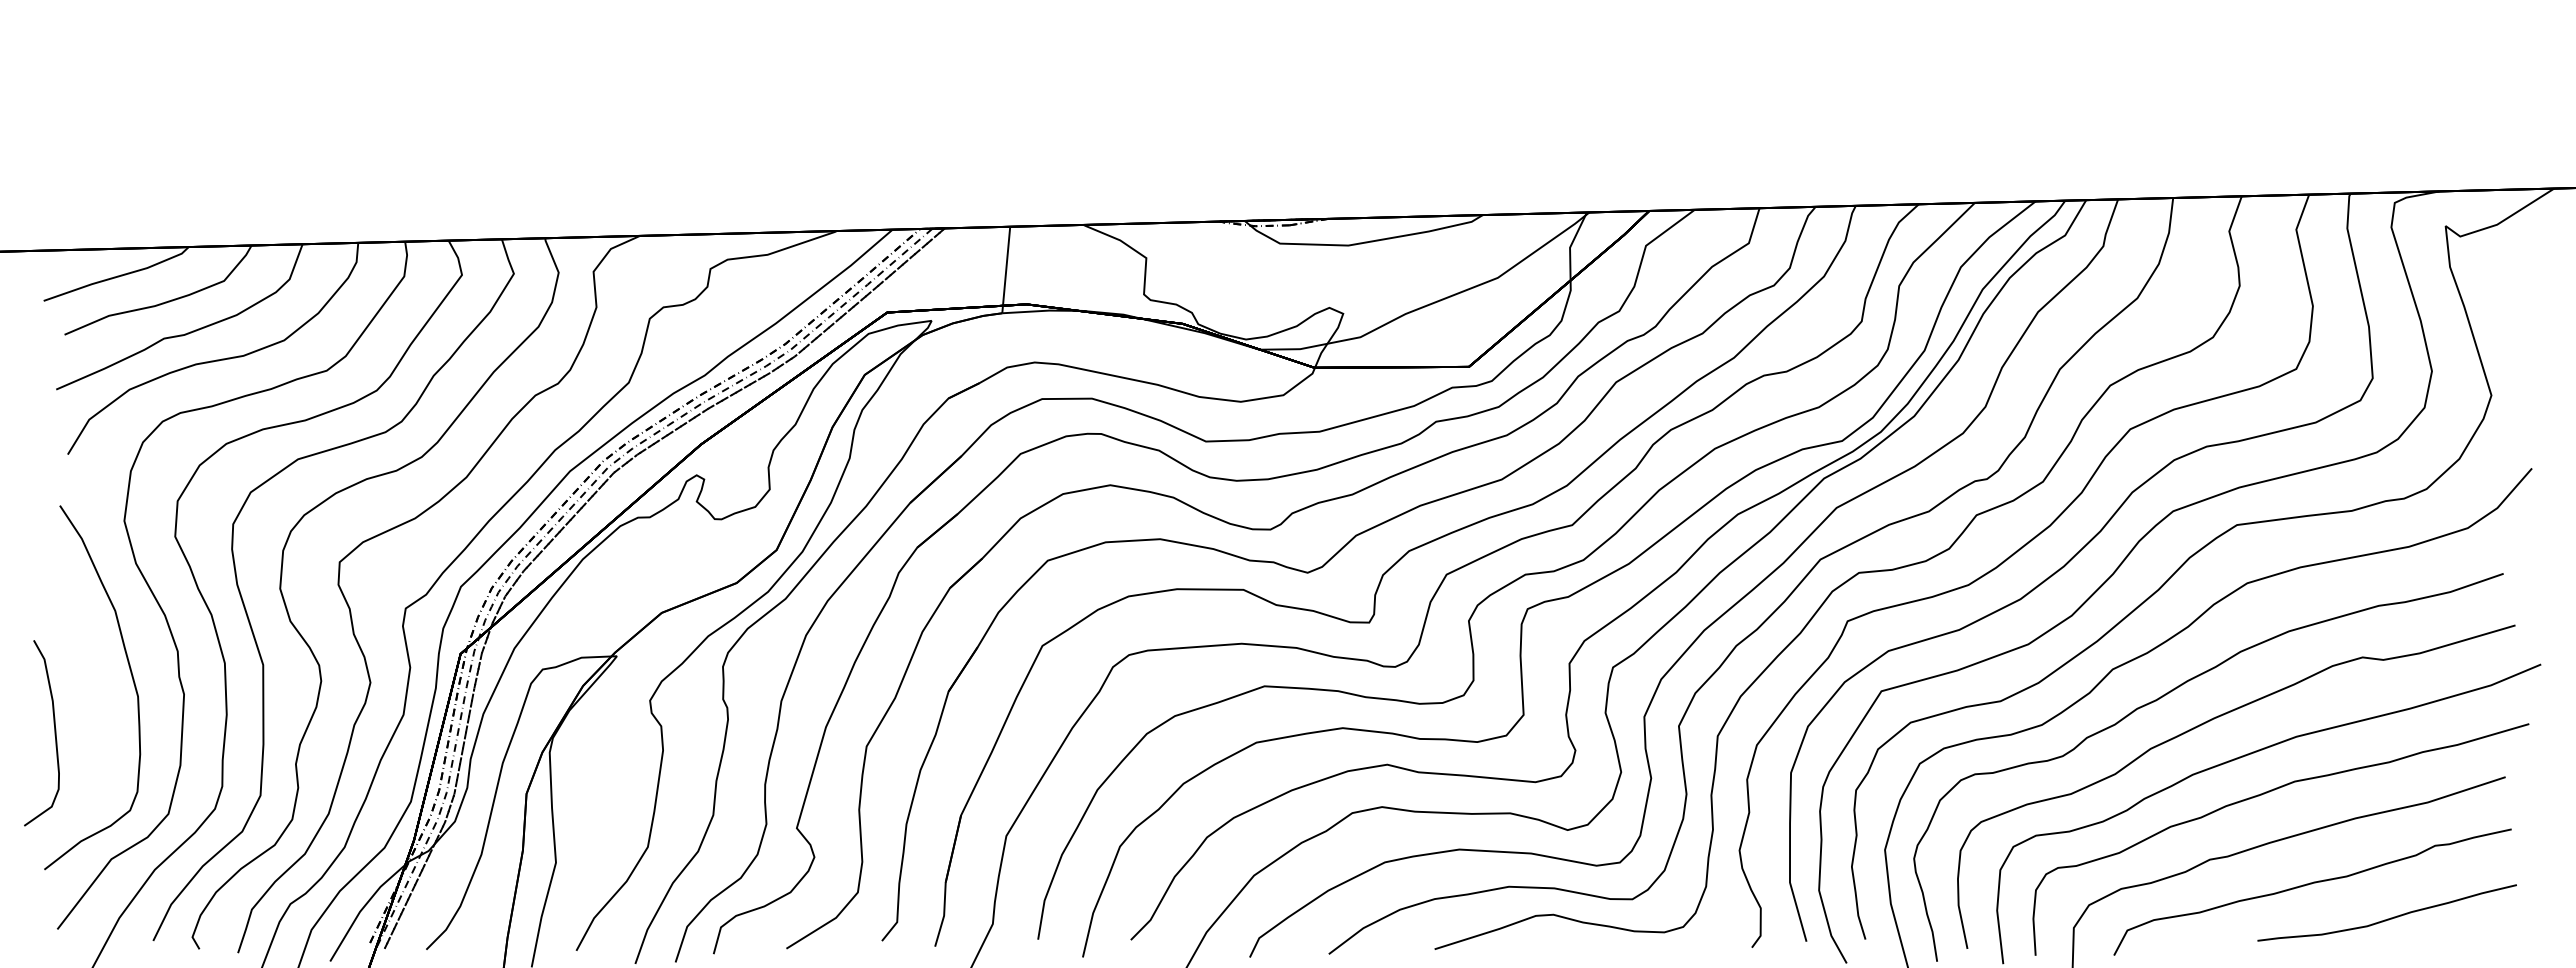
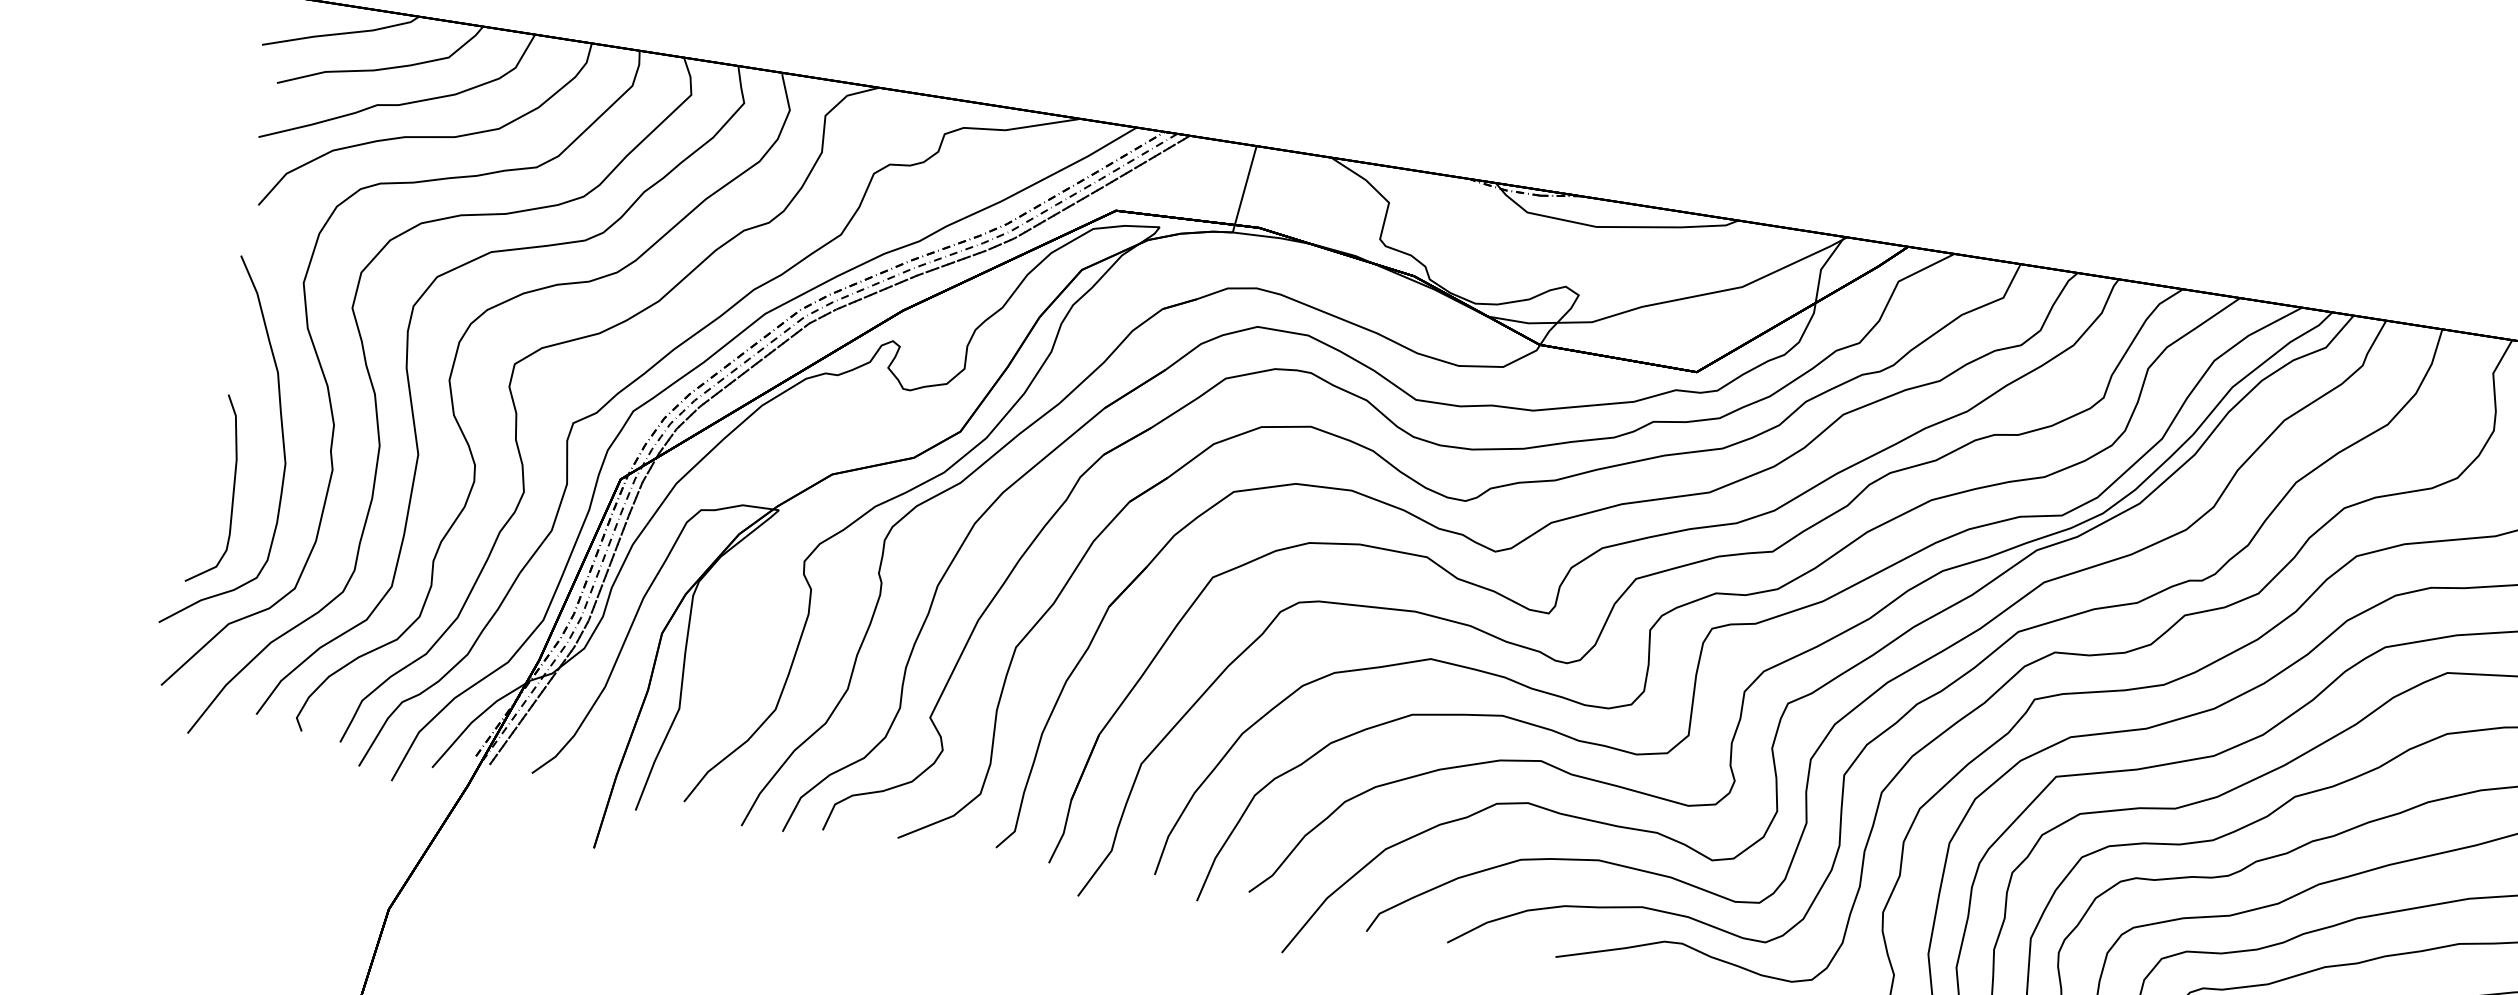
curve: (54, 733) -> (232, 492), moved

